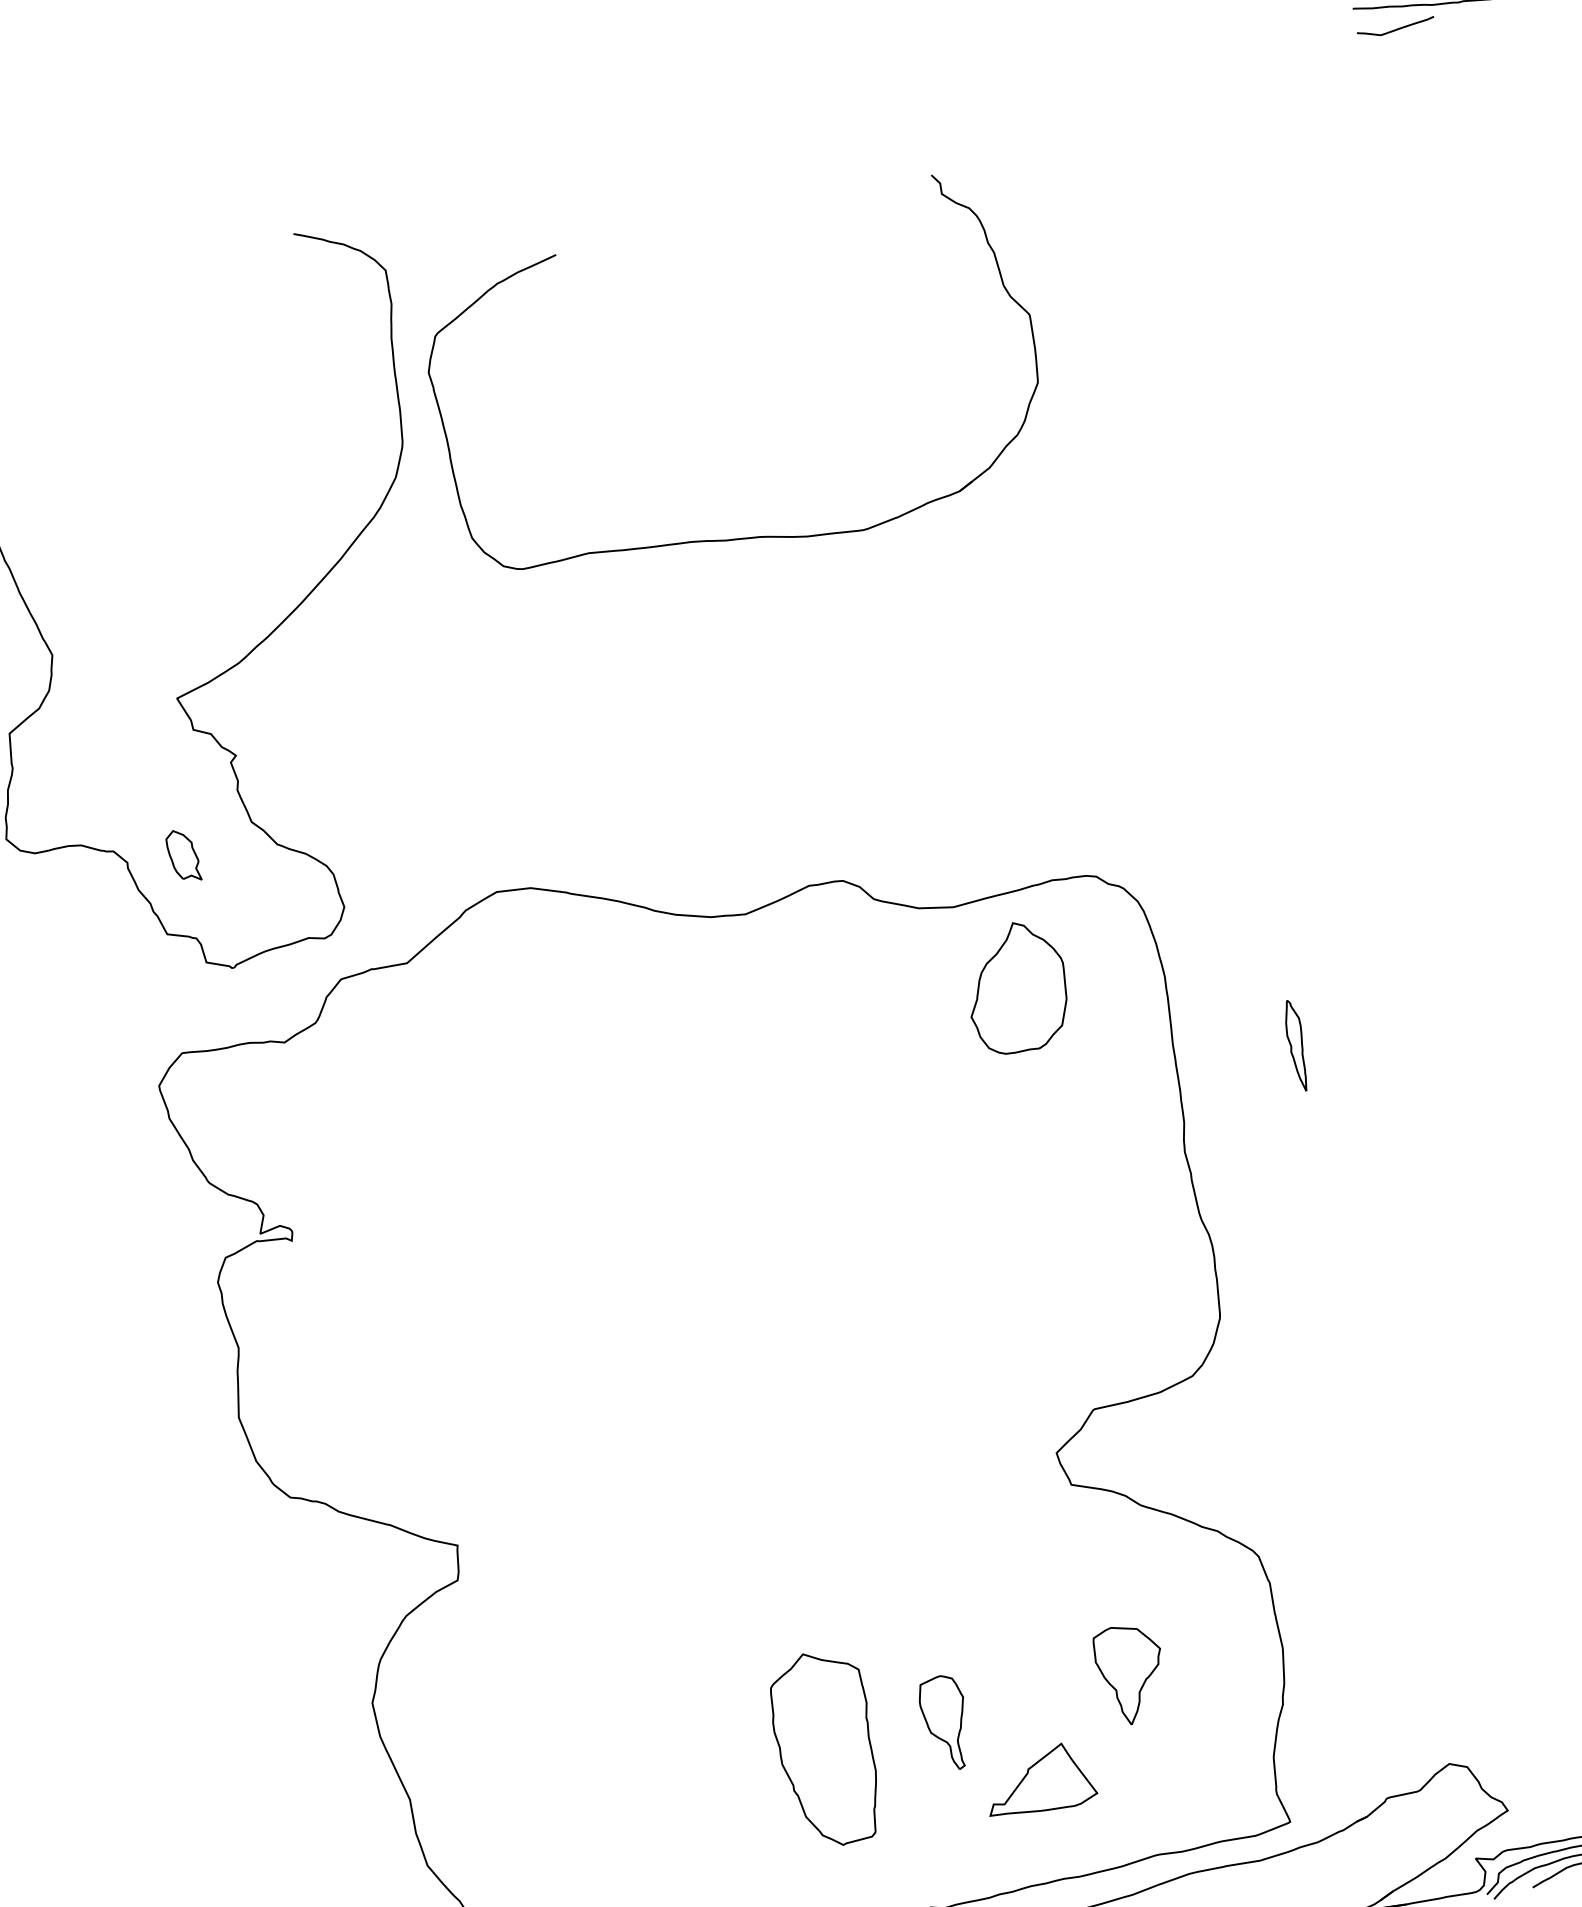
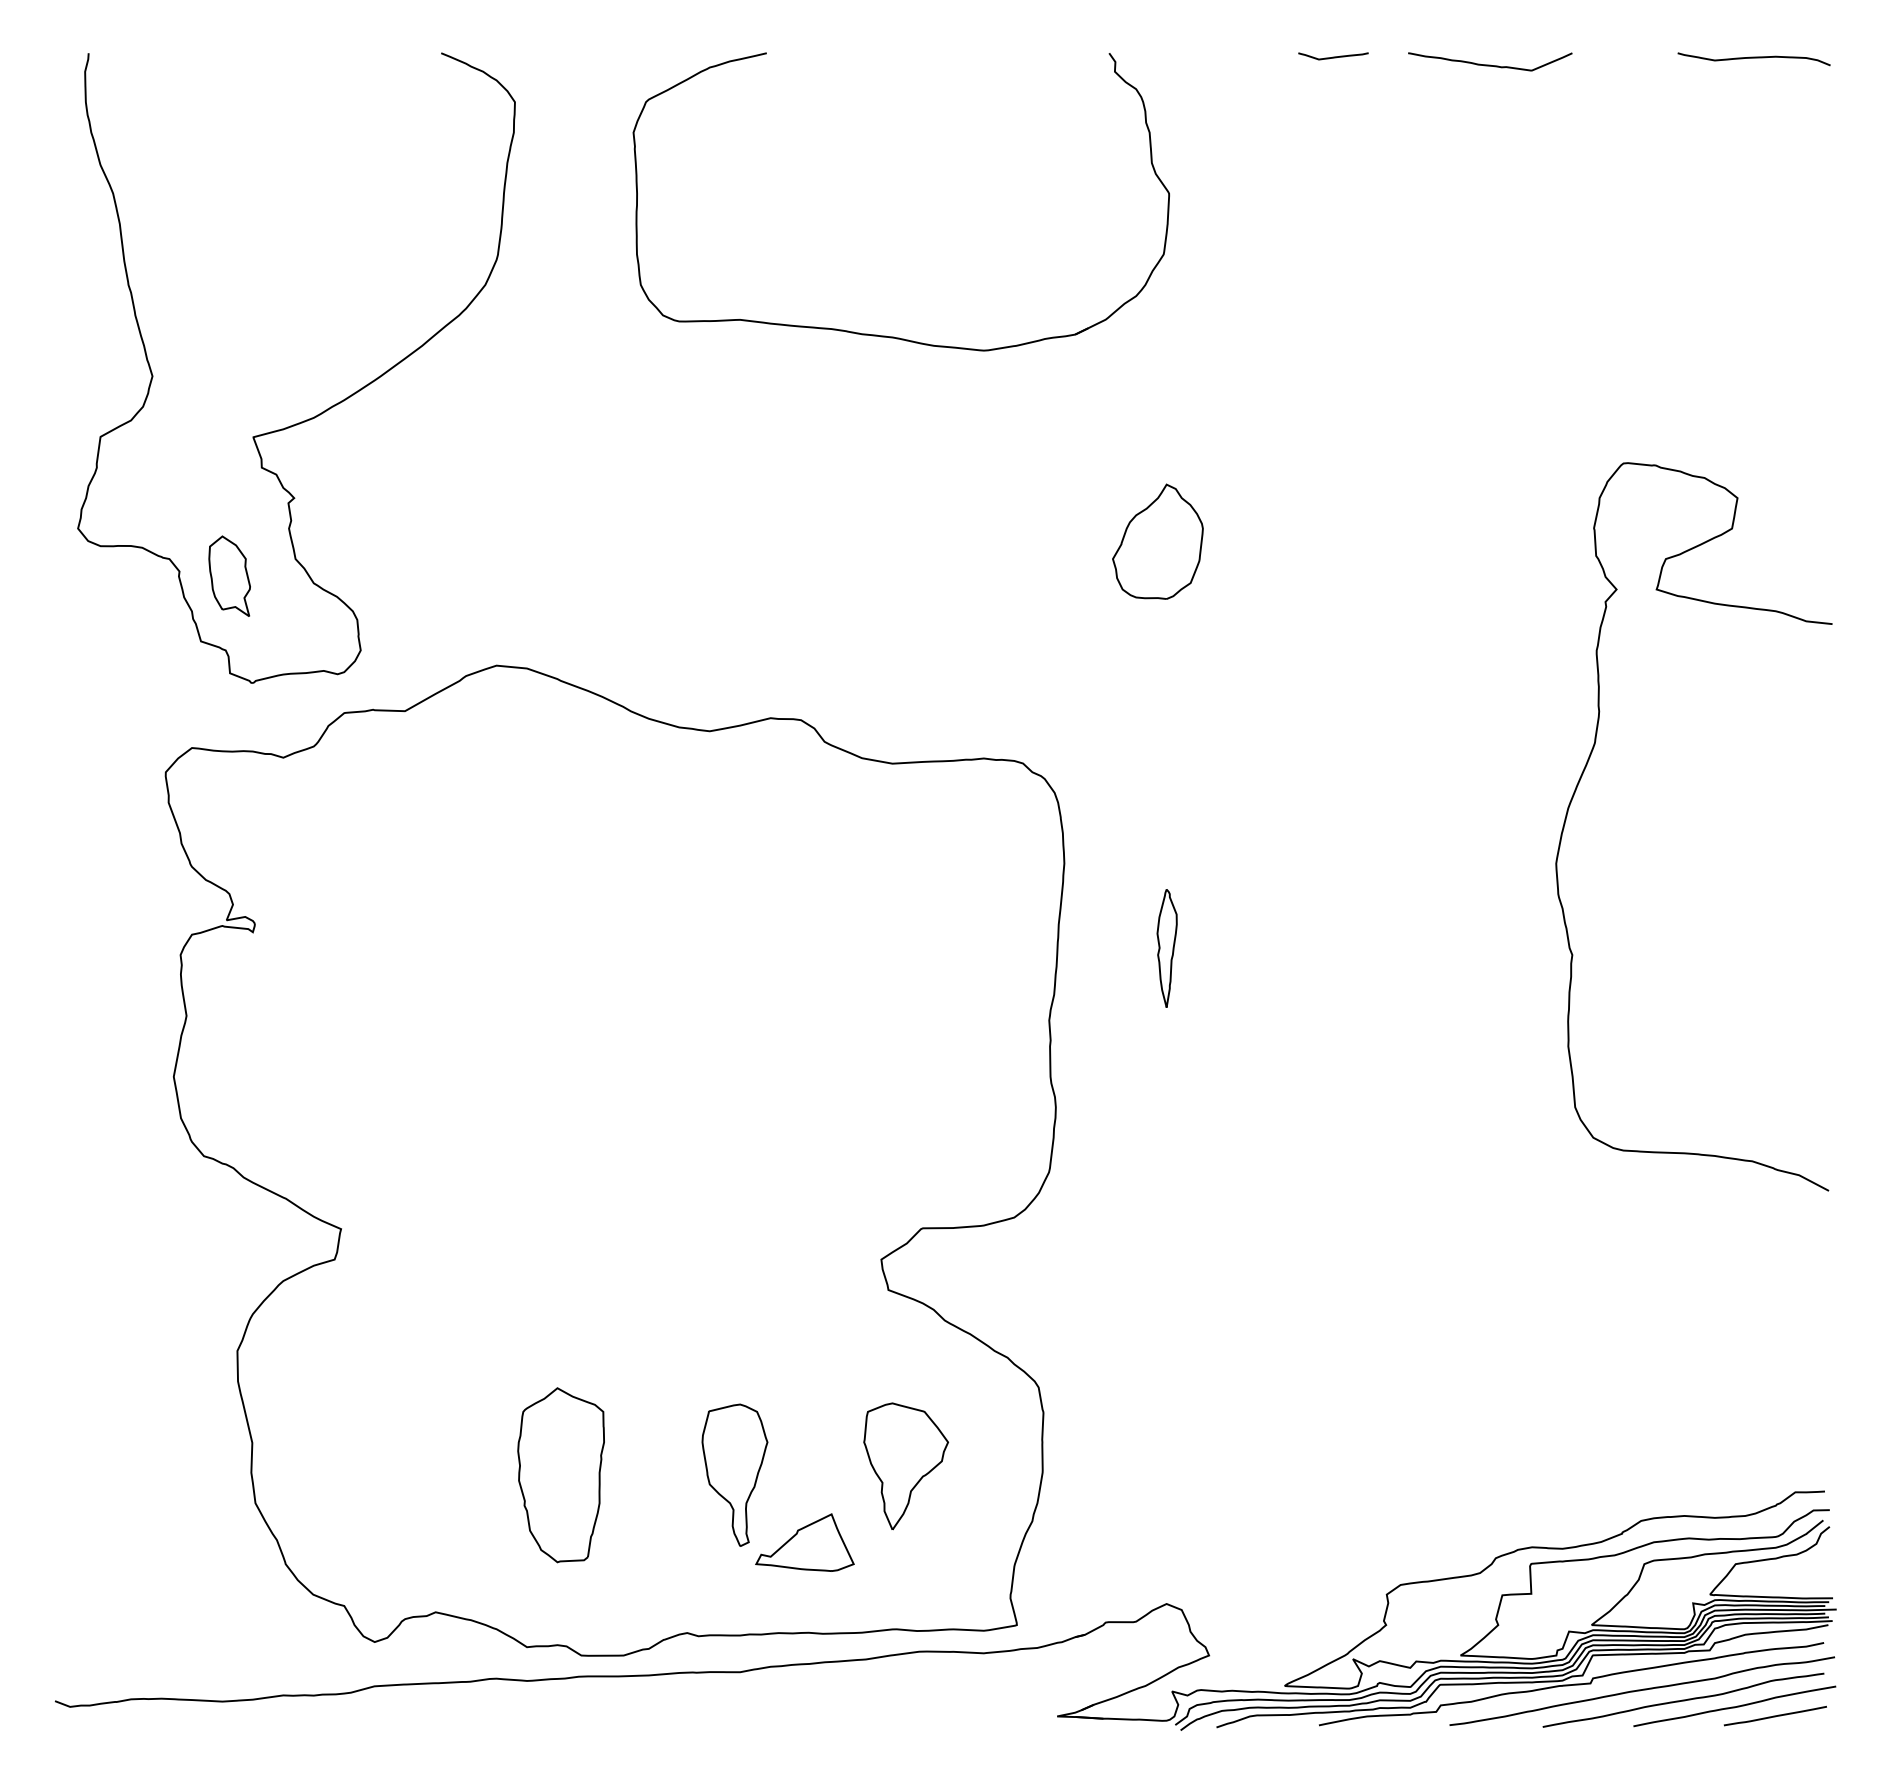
curve: (1396, 28) -> (1333, 56), moved
part: (753, 536) -> (886, 335), moved
part: (183, 855) -> (229, 575), size x1.67
part: (1016, 987) -> (1157, 541), moved
part: (1296, 1045) -> (1166, 948), size x1.43
part: (1131, 1674) -> (905, 1466), size x1.43
part: (945, 1722) -> (734, 1474), size x1.67
part: (826, 1749) -> (560, 1475), moved

